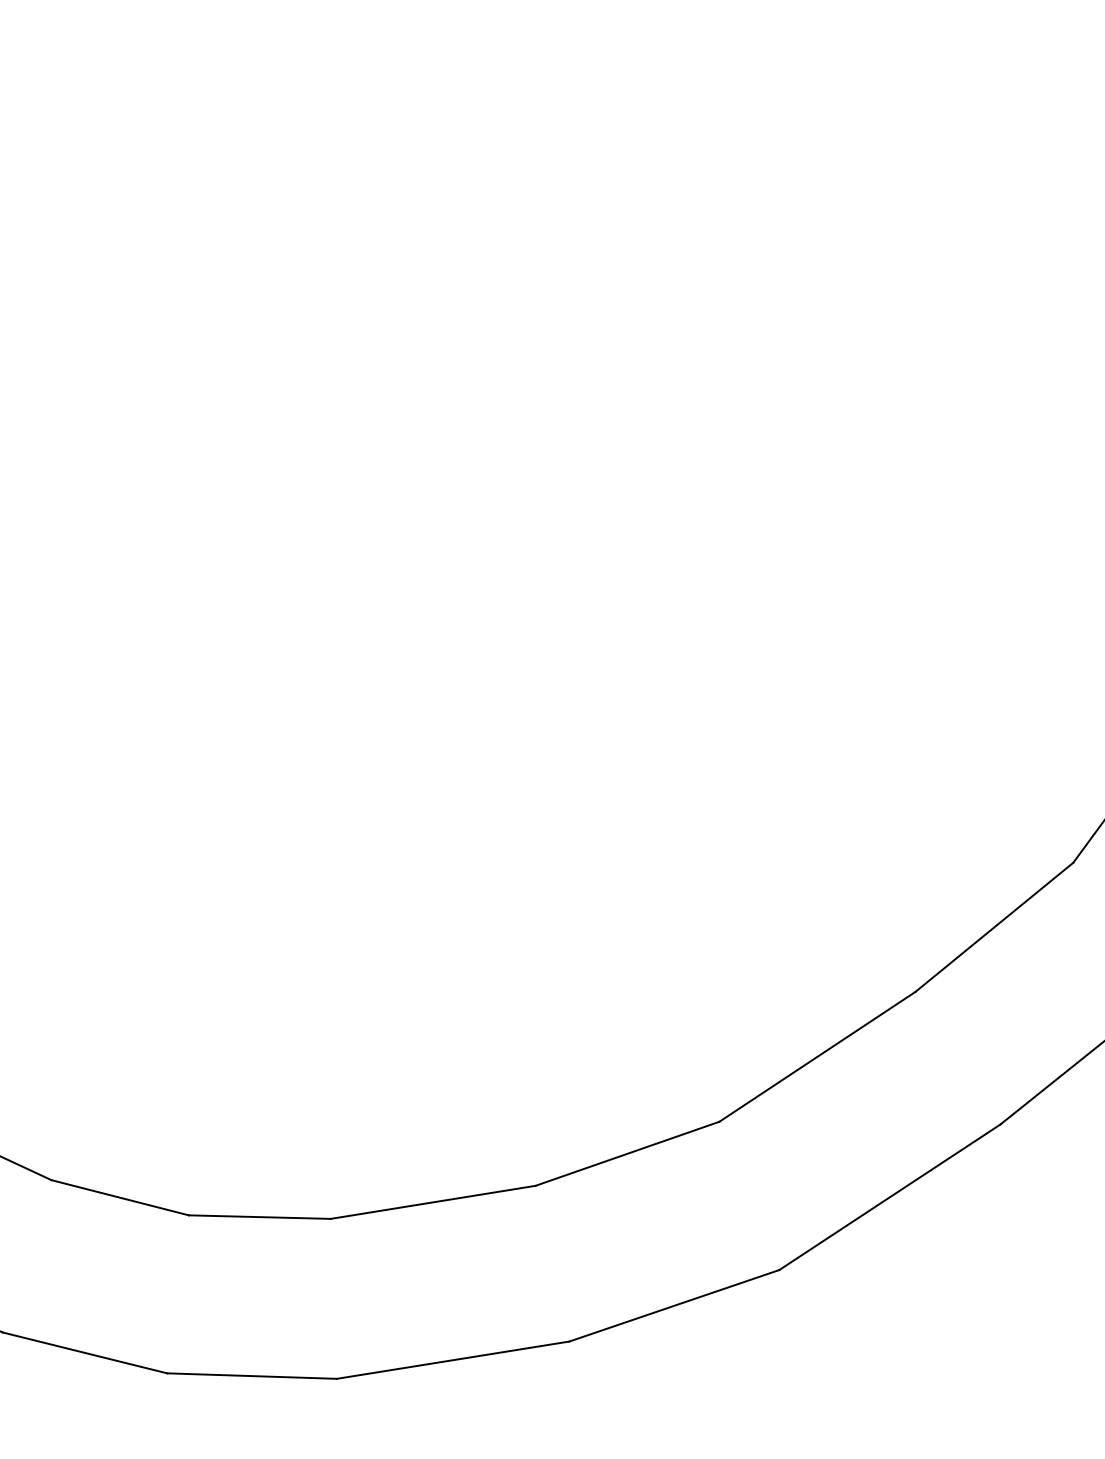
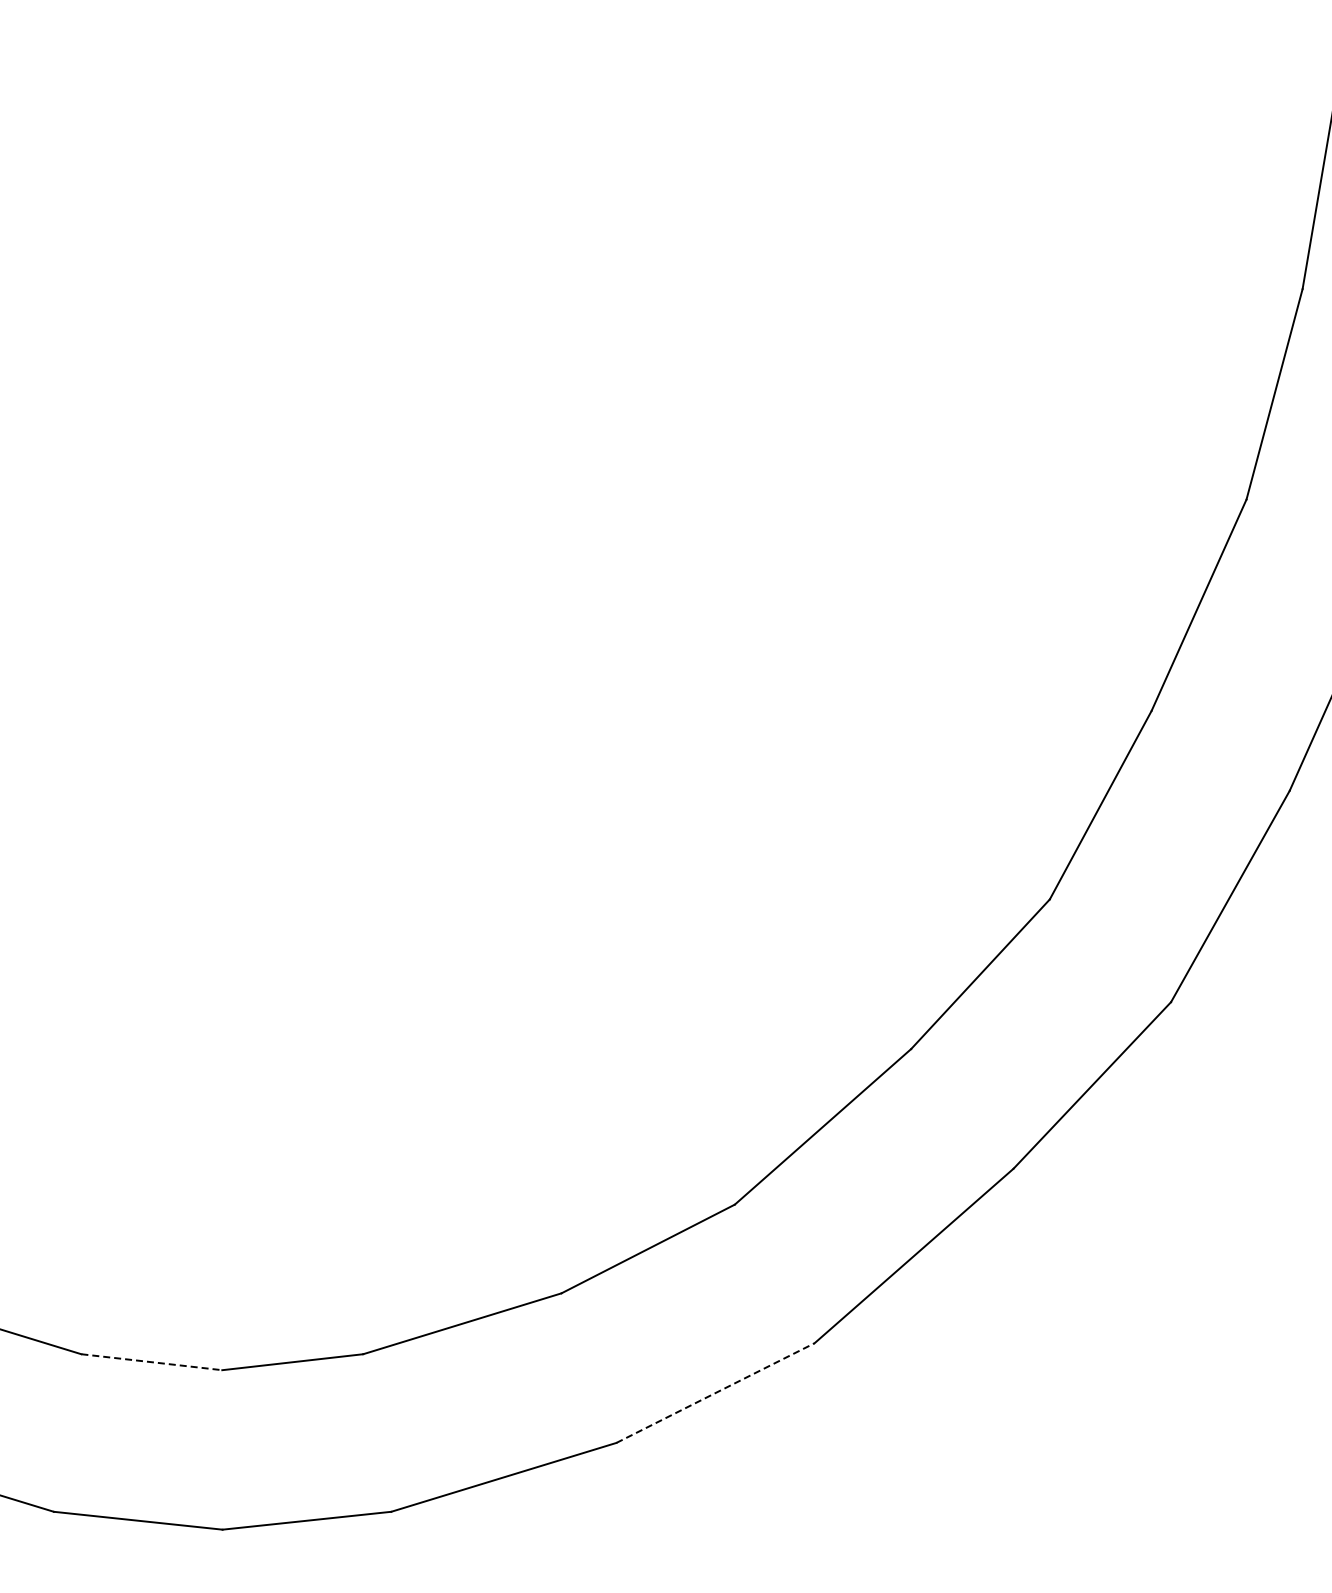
line: (119, 1197) -> (151, 1362), solid -> dashed
line: (674, 1306) -> (715, 1393), solid -> dashed

